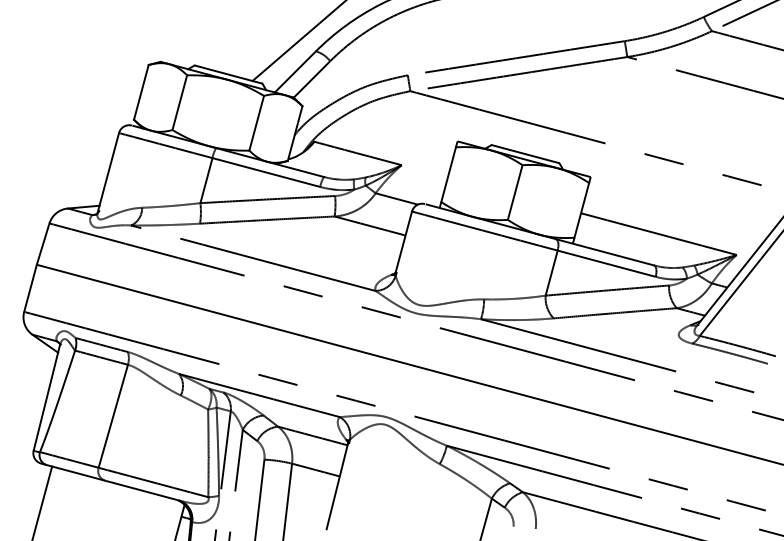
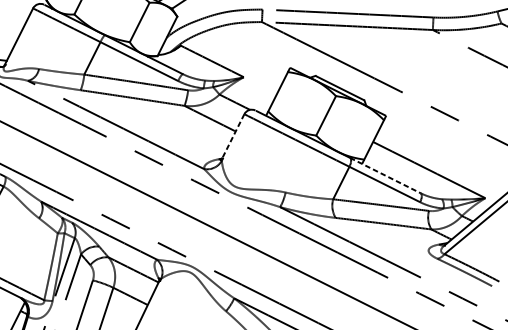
line: (403, 242) -> (233, 136), solid -> dashed
line: (605, 252) -> (385, 175), solid -> dashed

